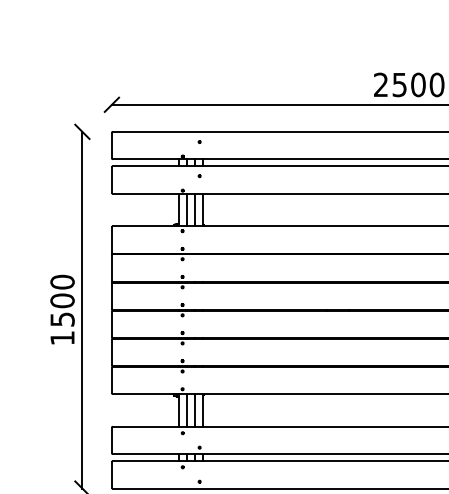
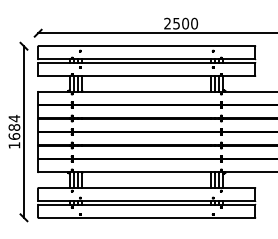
text: (62, 298) -> (14, 126), 1500 -> 1684

